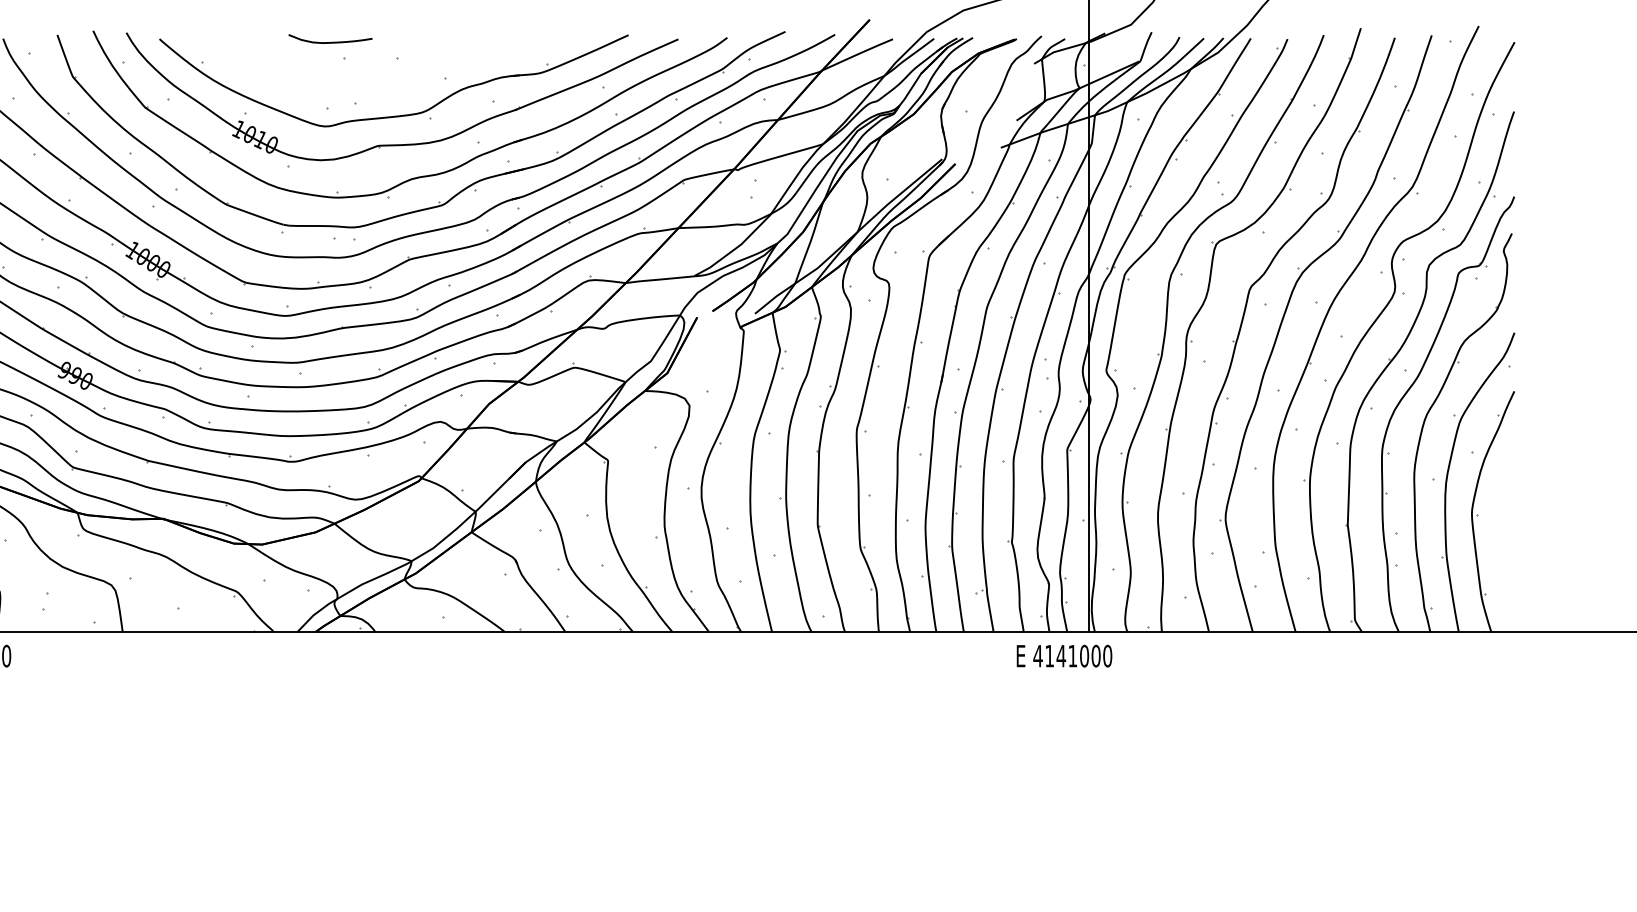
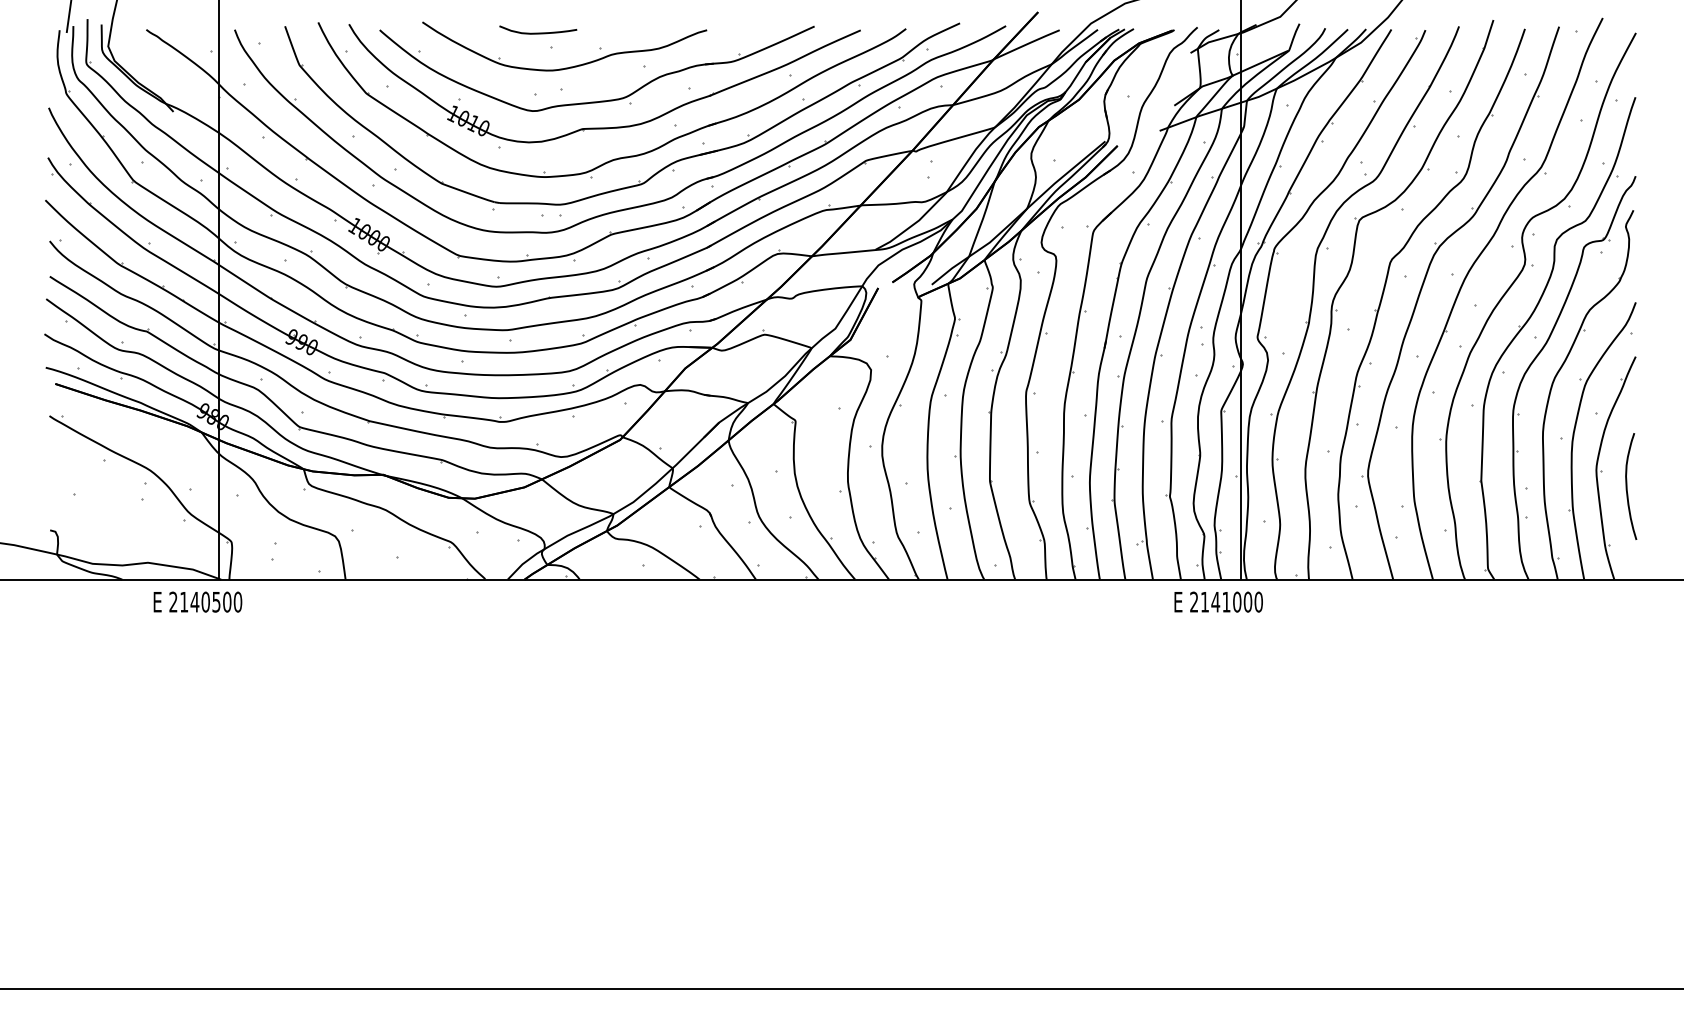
part: (365, 78) -> (570, 66), added
curve: (1505, 531) -> (1627, 486), added
text: (1037, 655) -> (1193, 601), 4141000 -> 2141000

